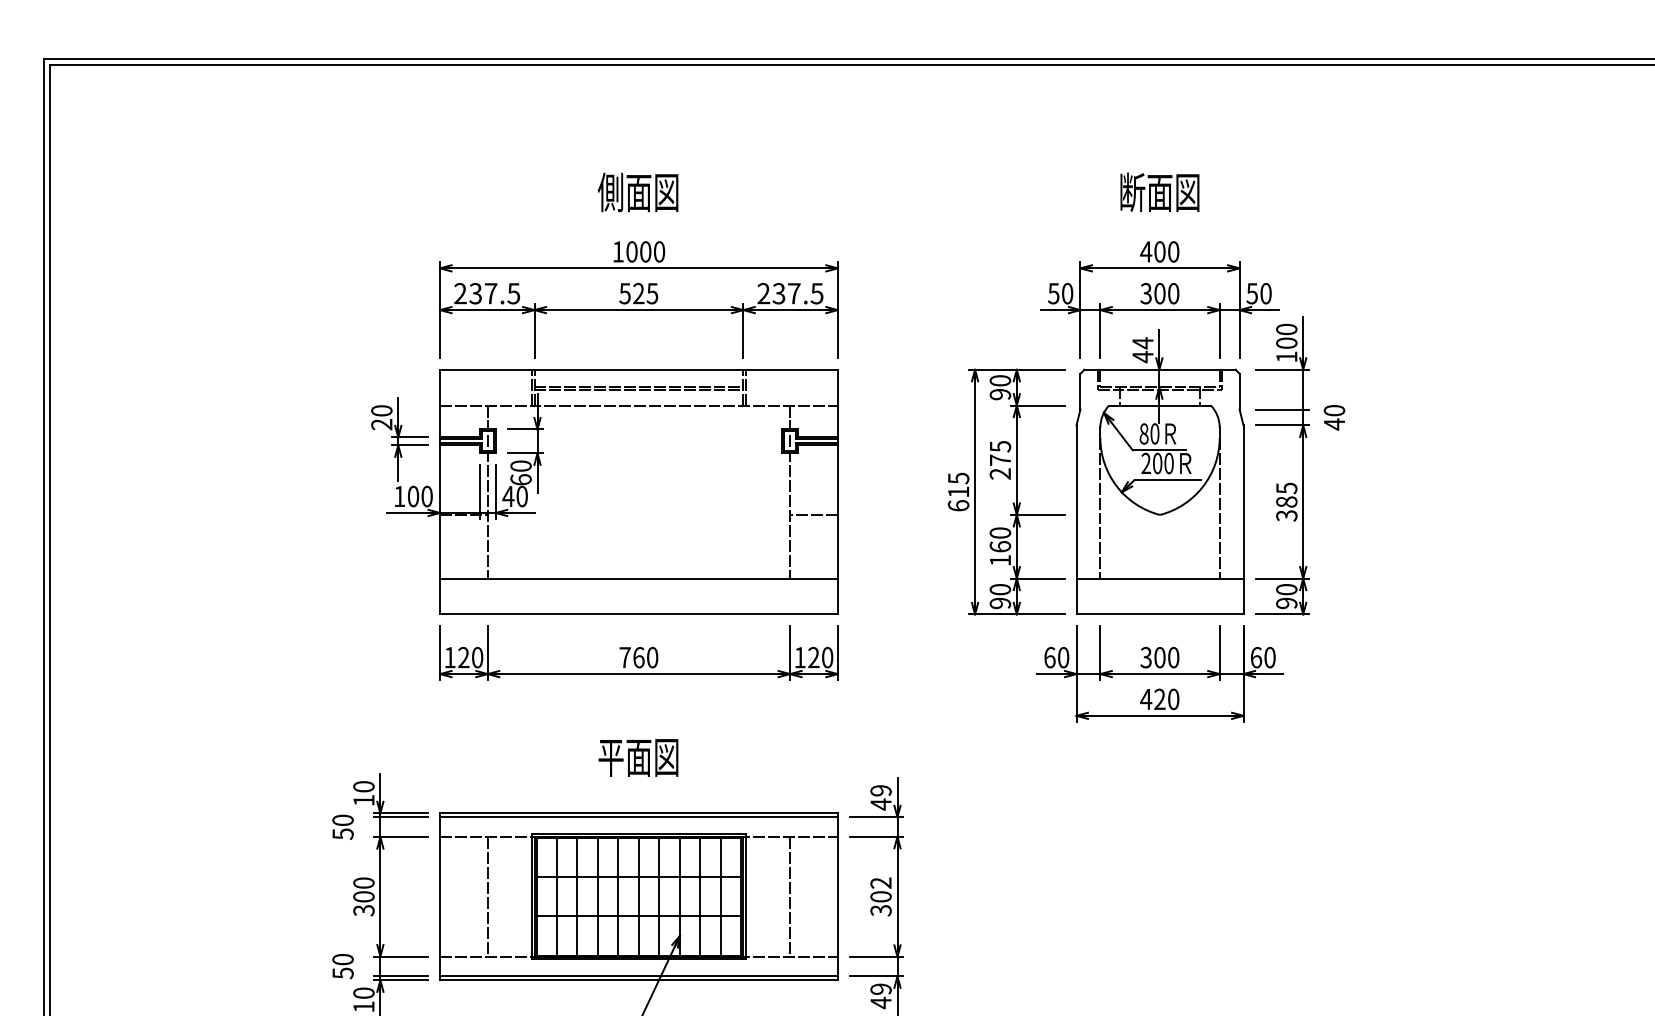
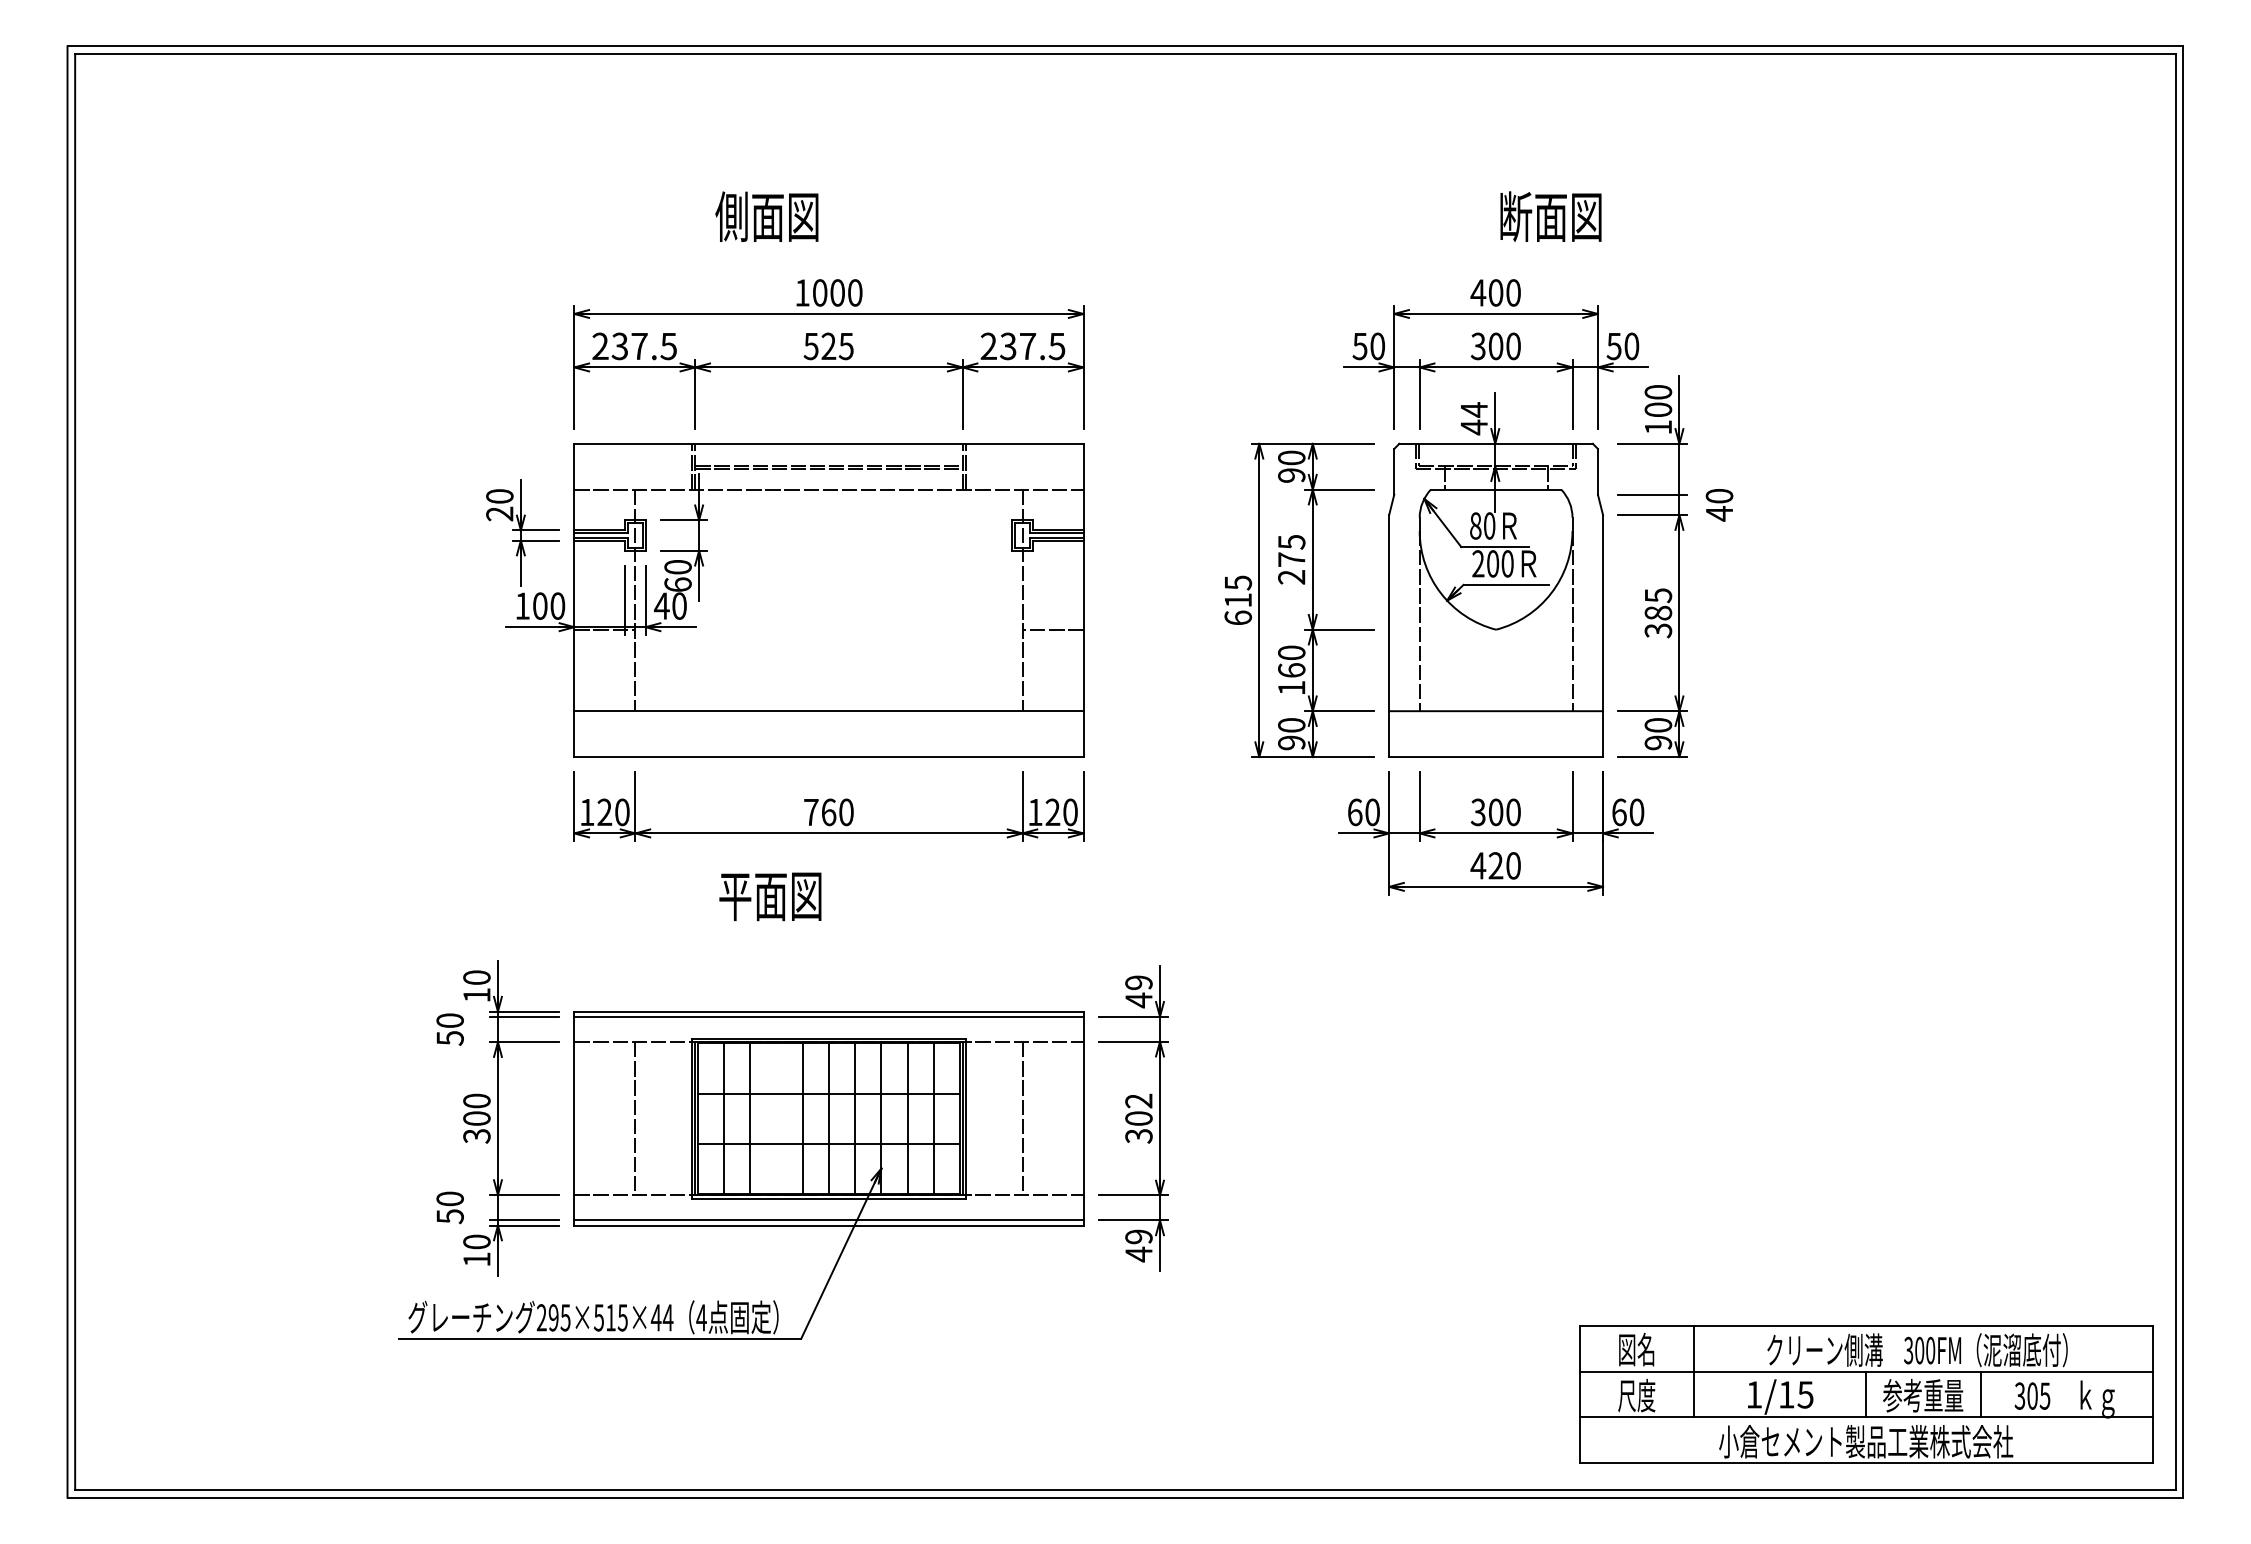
text: (637, 192) -> (766, 216), moved
text: (1159, 192) -> (1550, 216), moved
text: (638, 757) -> (770, 896), moved
line: (597, 896) -> (776, 1118), removed

